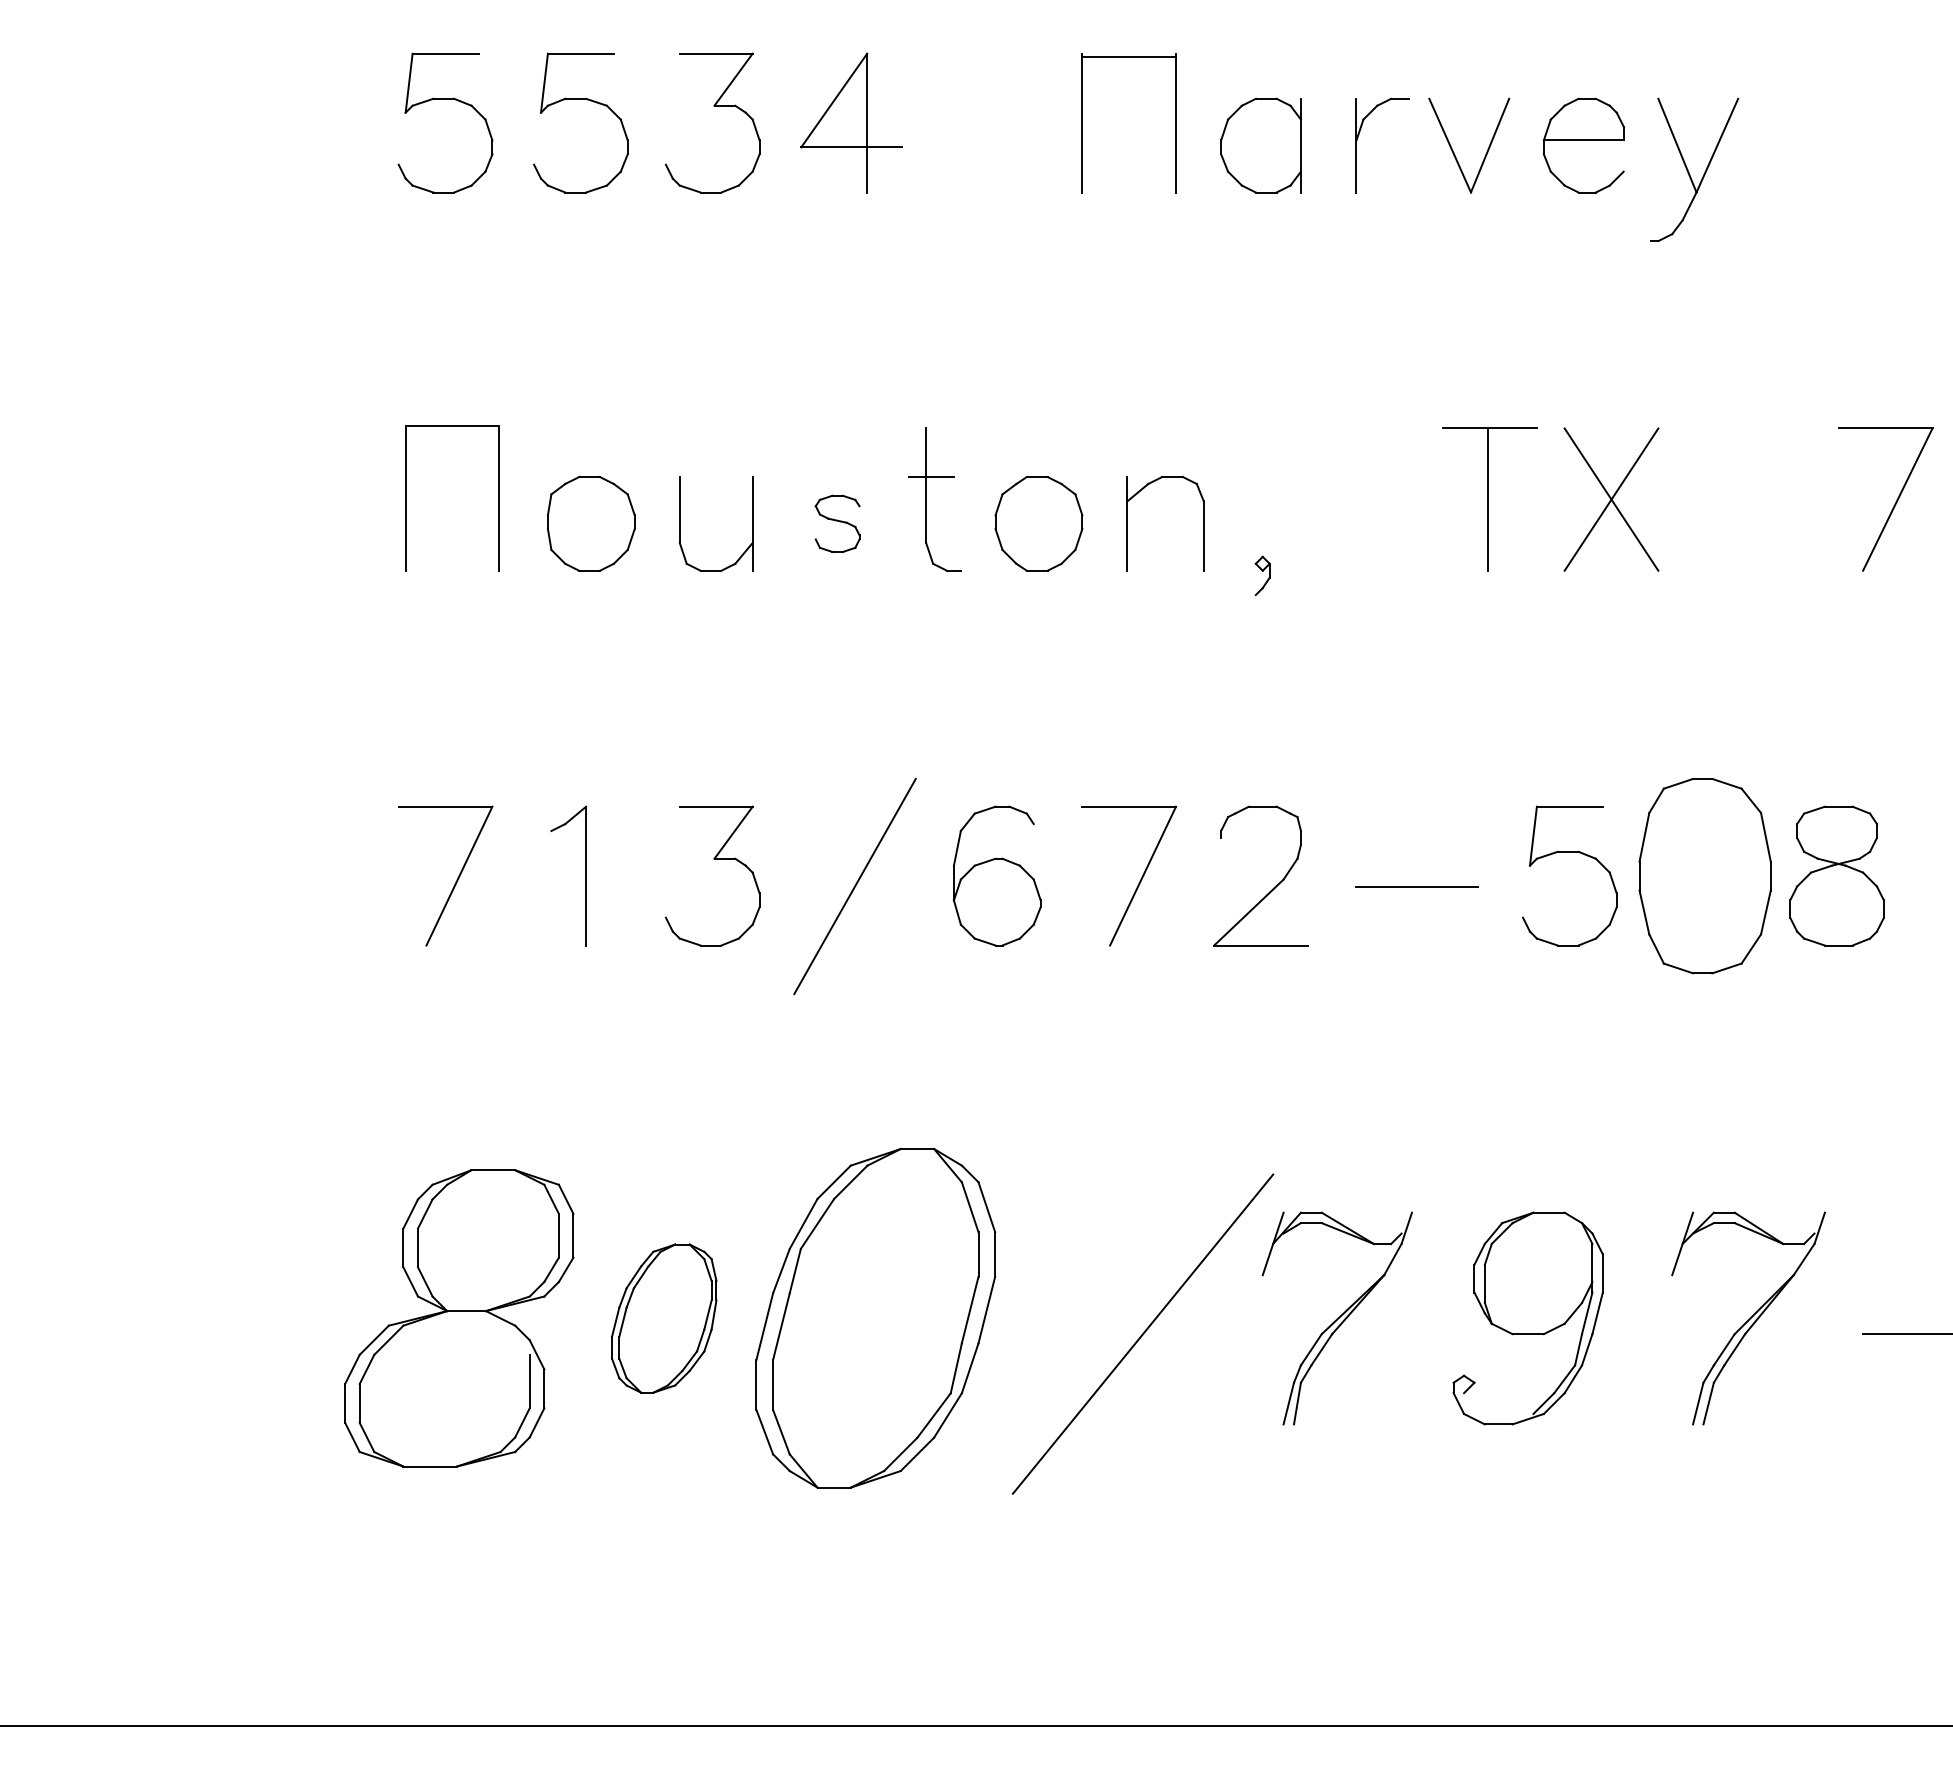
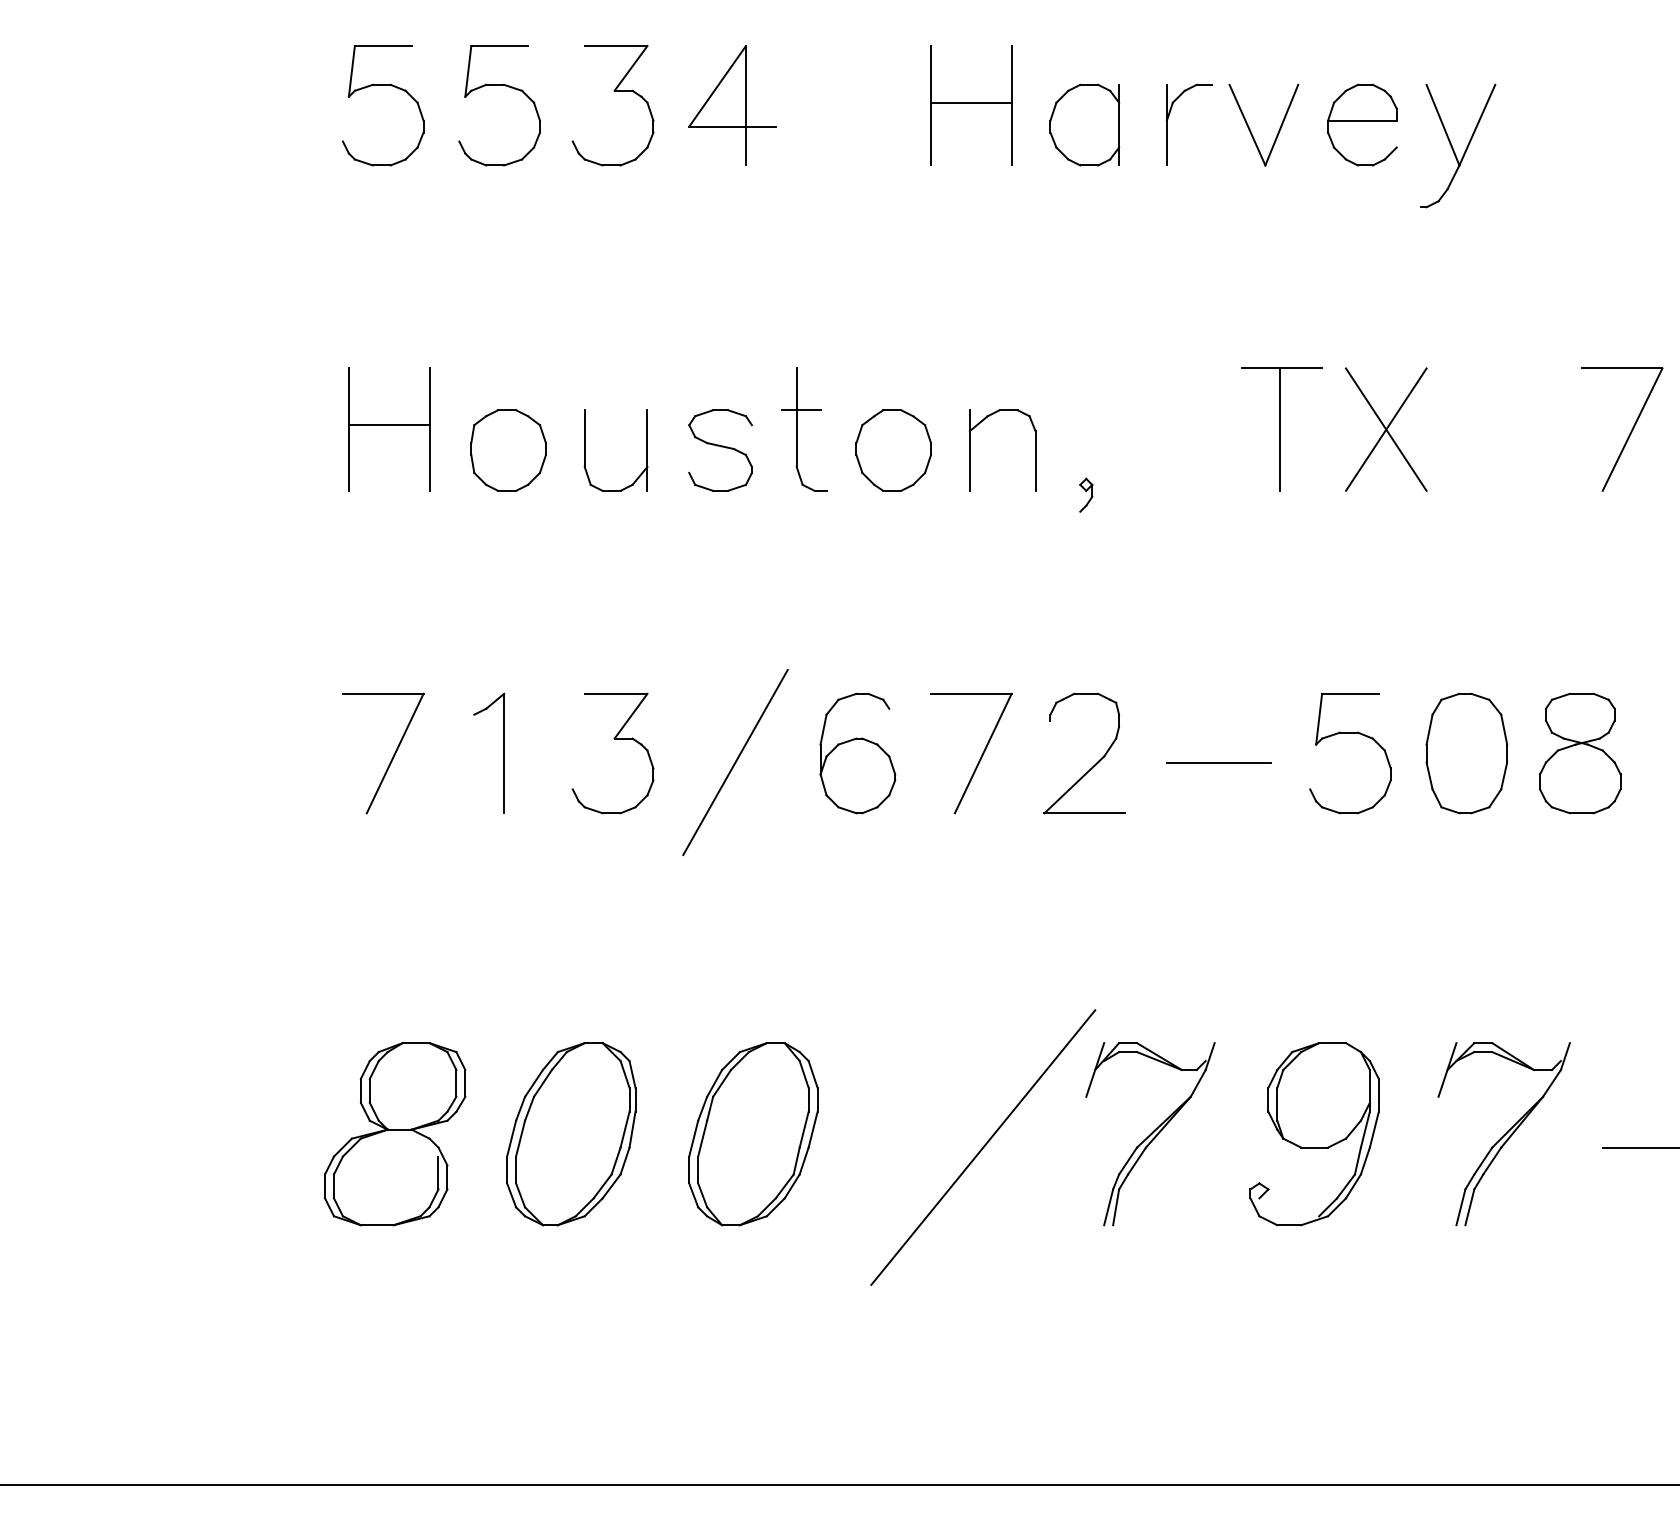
line: (1129, 56) -> (971, 102), moved
line: (451, 426) -> (388, 425), moved
part: (837, 523) -> (720, 450), size x1.67
part: (1704, 876) -> (1466, 753), size x0.71
part: (459, 1318) -> (395, 1134), size x0.71
part: (664, 1318) -> (571, 1134), size x1.43
part: (875, 1318) -> (753, 1134), size x0.62

